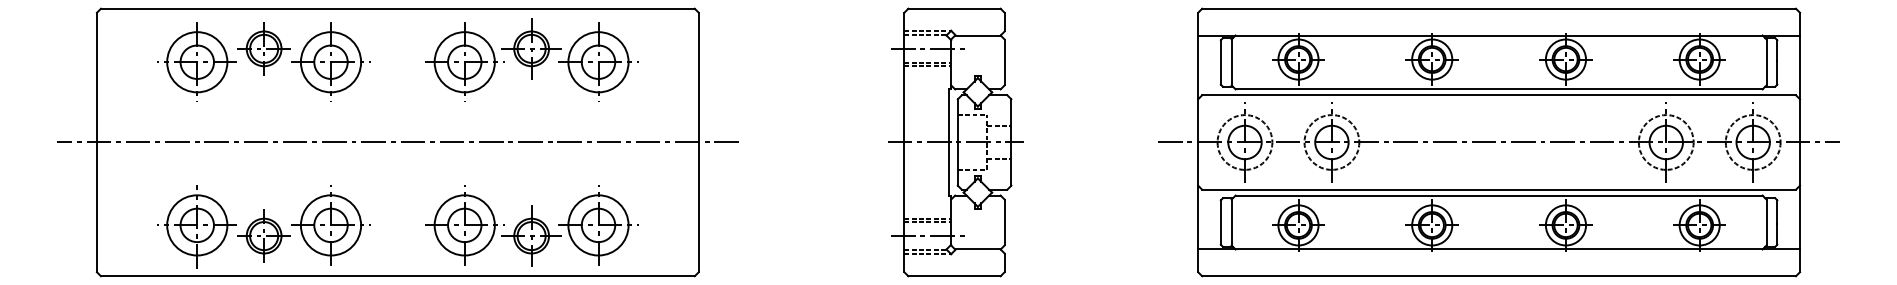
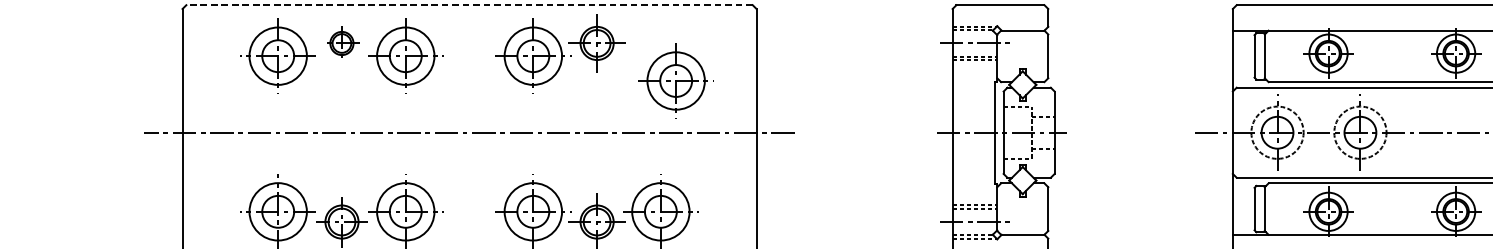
line: (397, 8) -> (469, 4), solid -> dashed
part: (263, 48) -> (341, 43), size x0.7
part: (598, 61) -> (676, 80), moved

